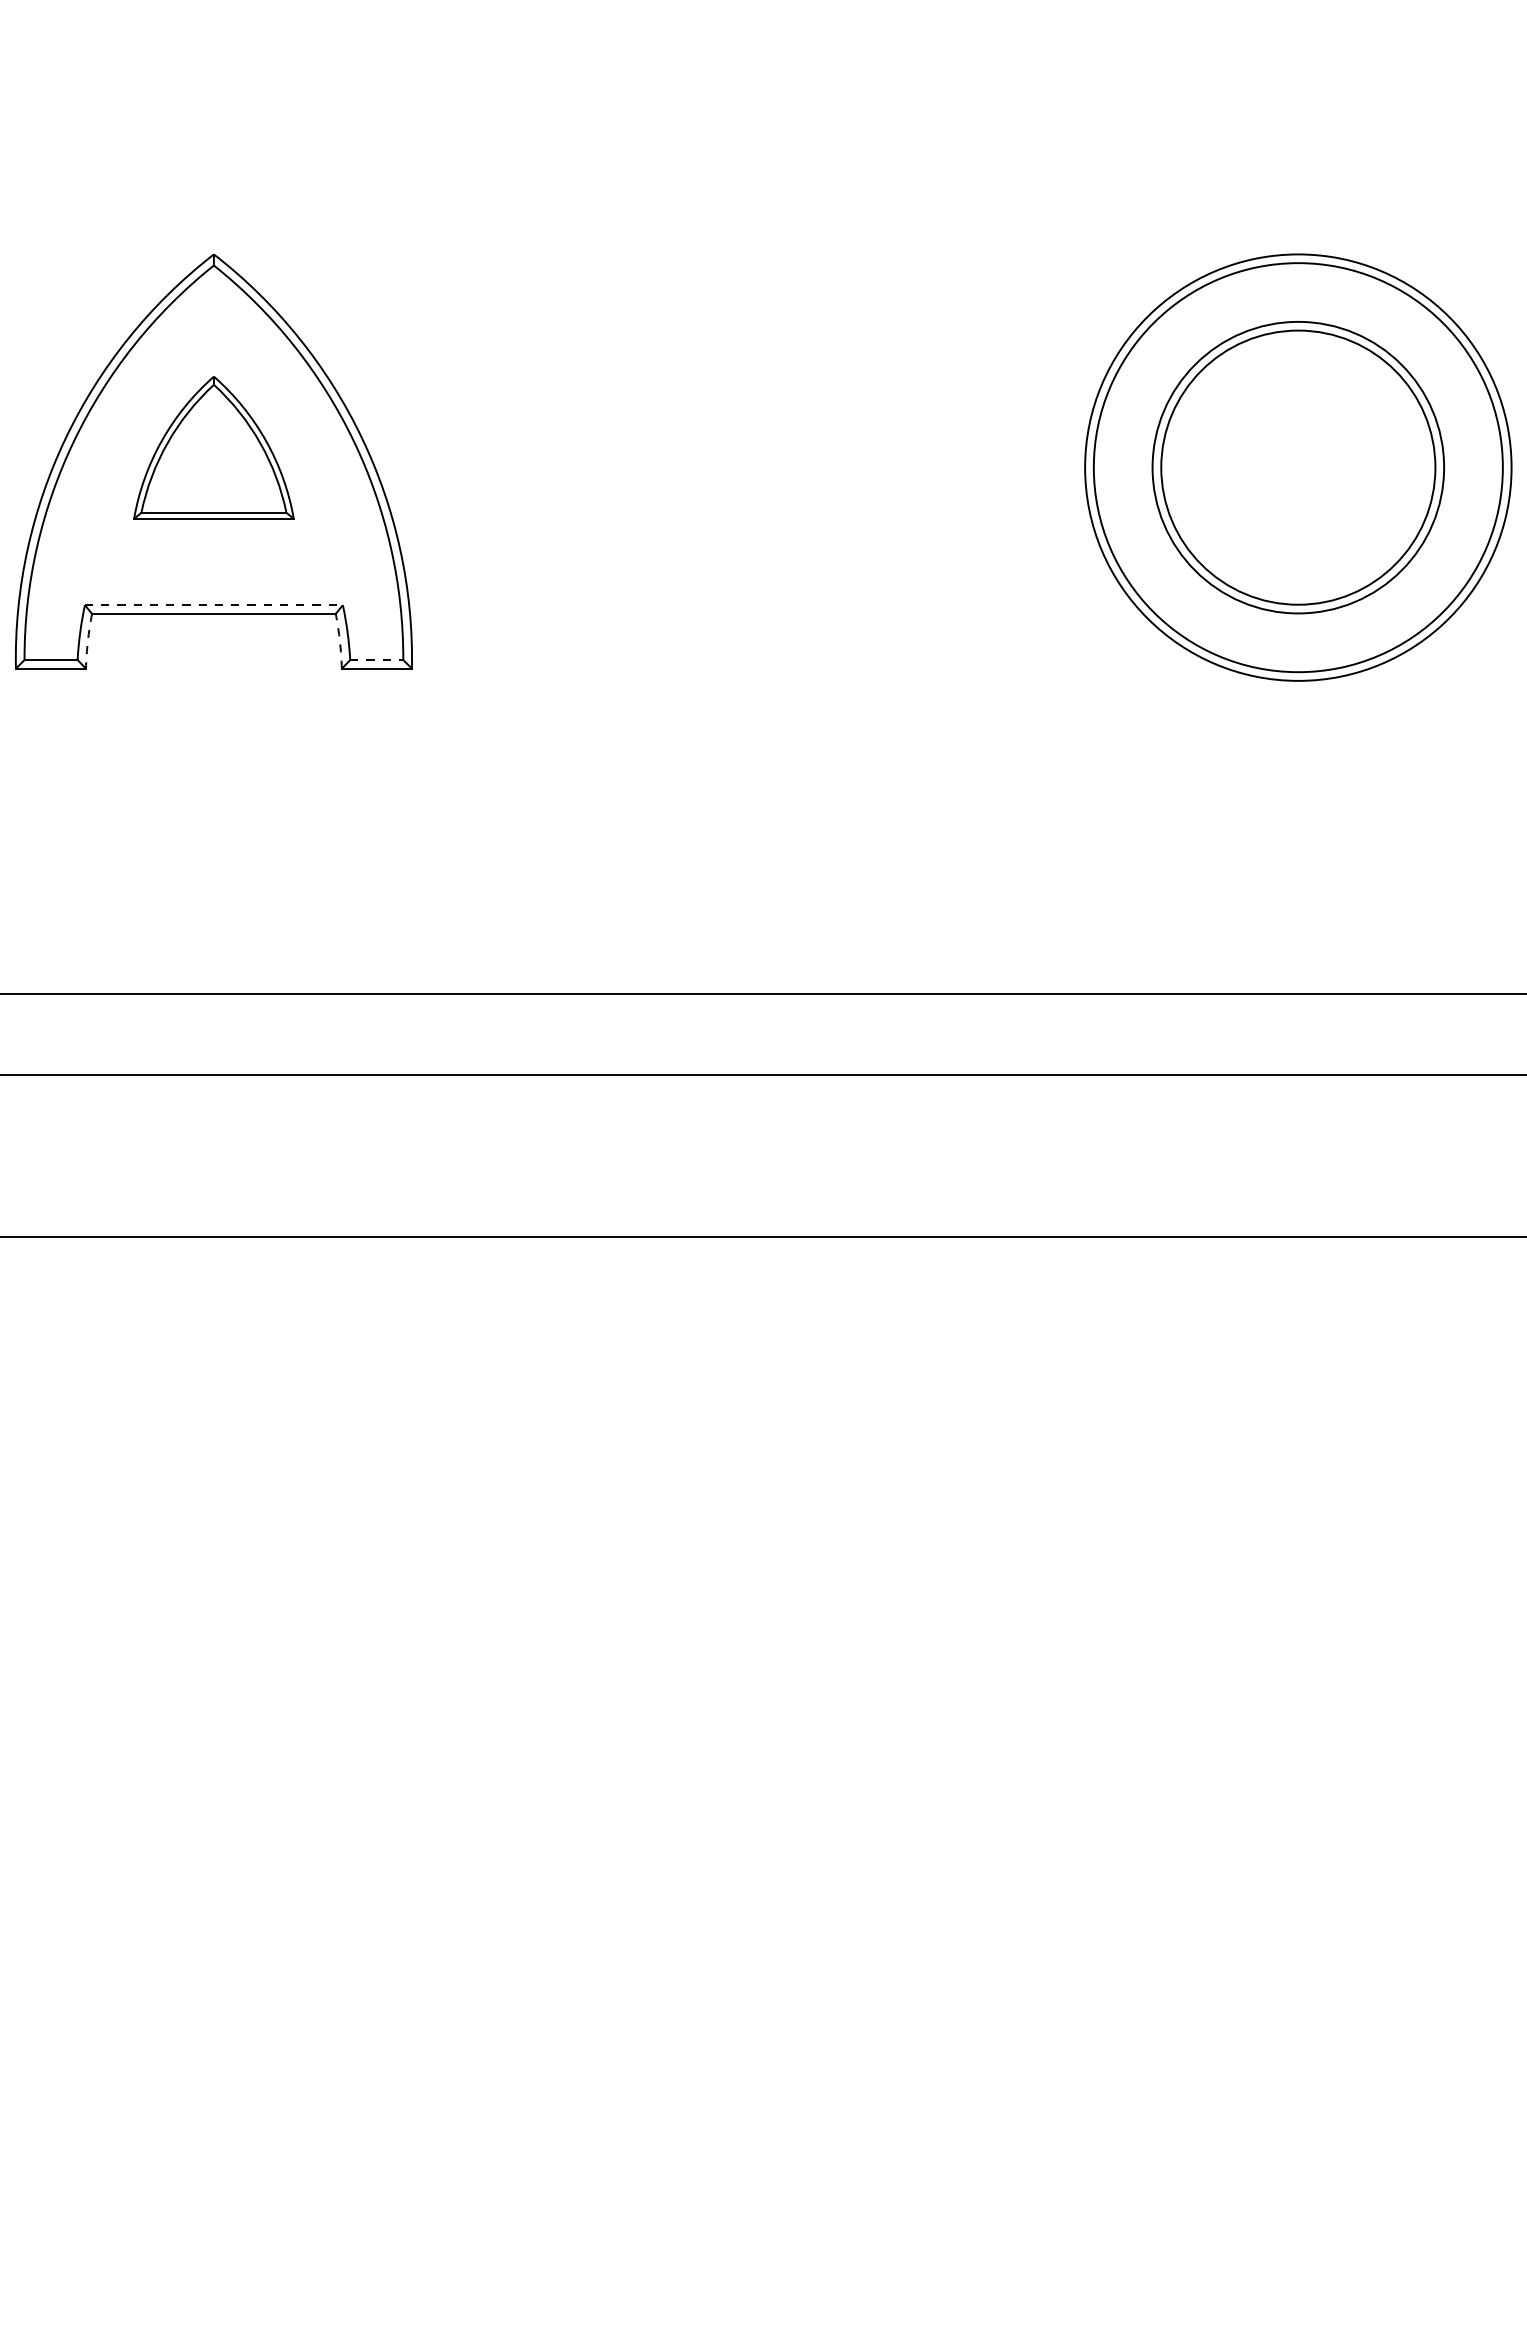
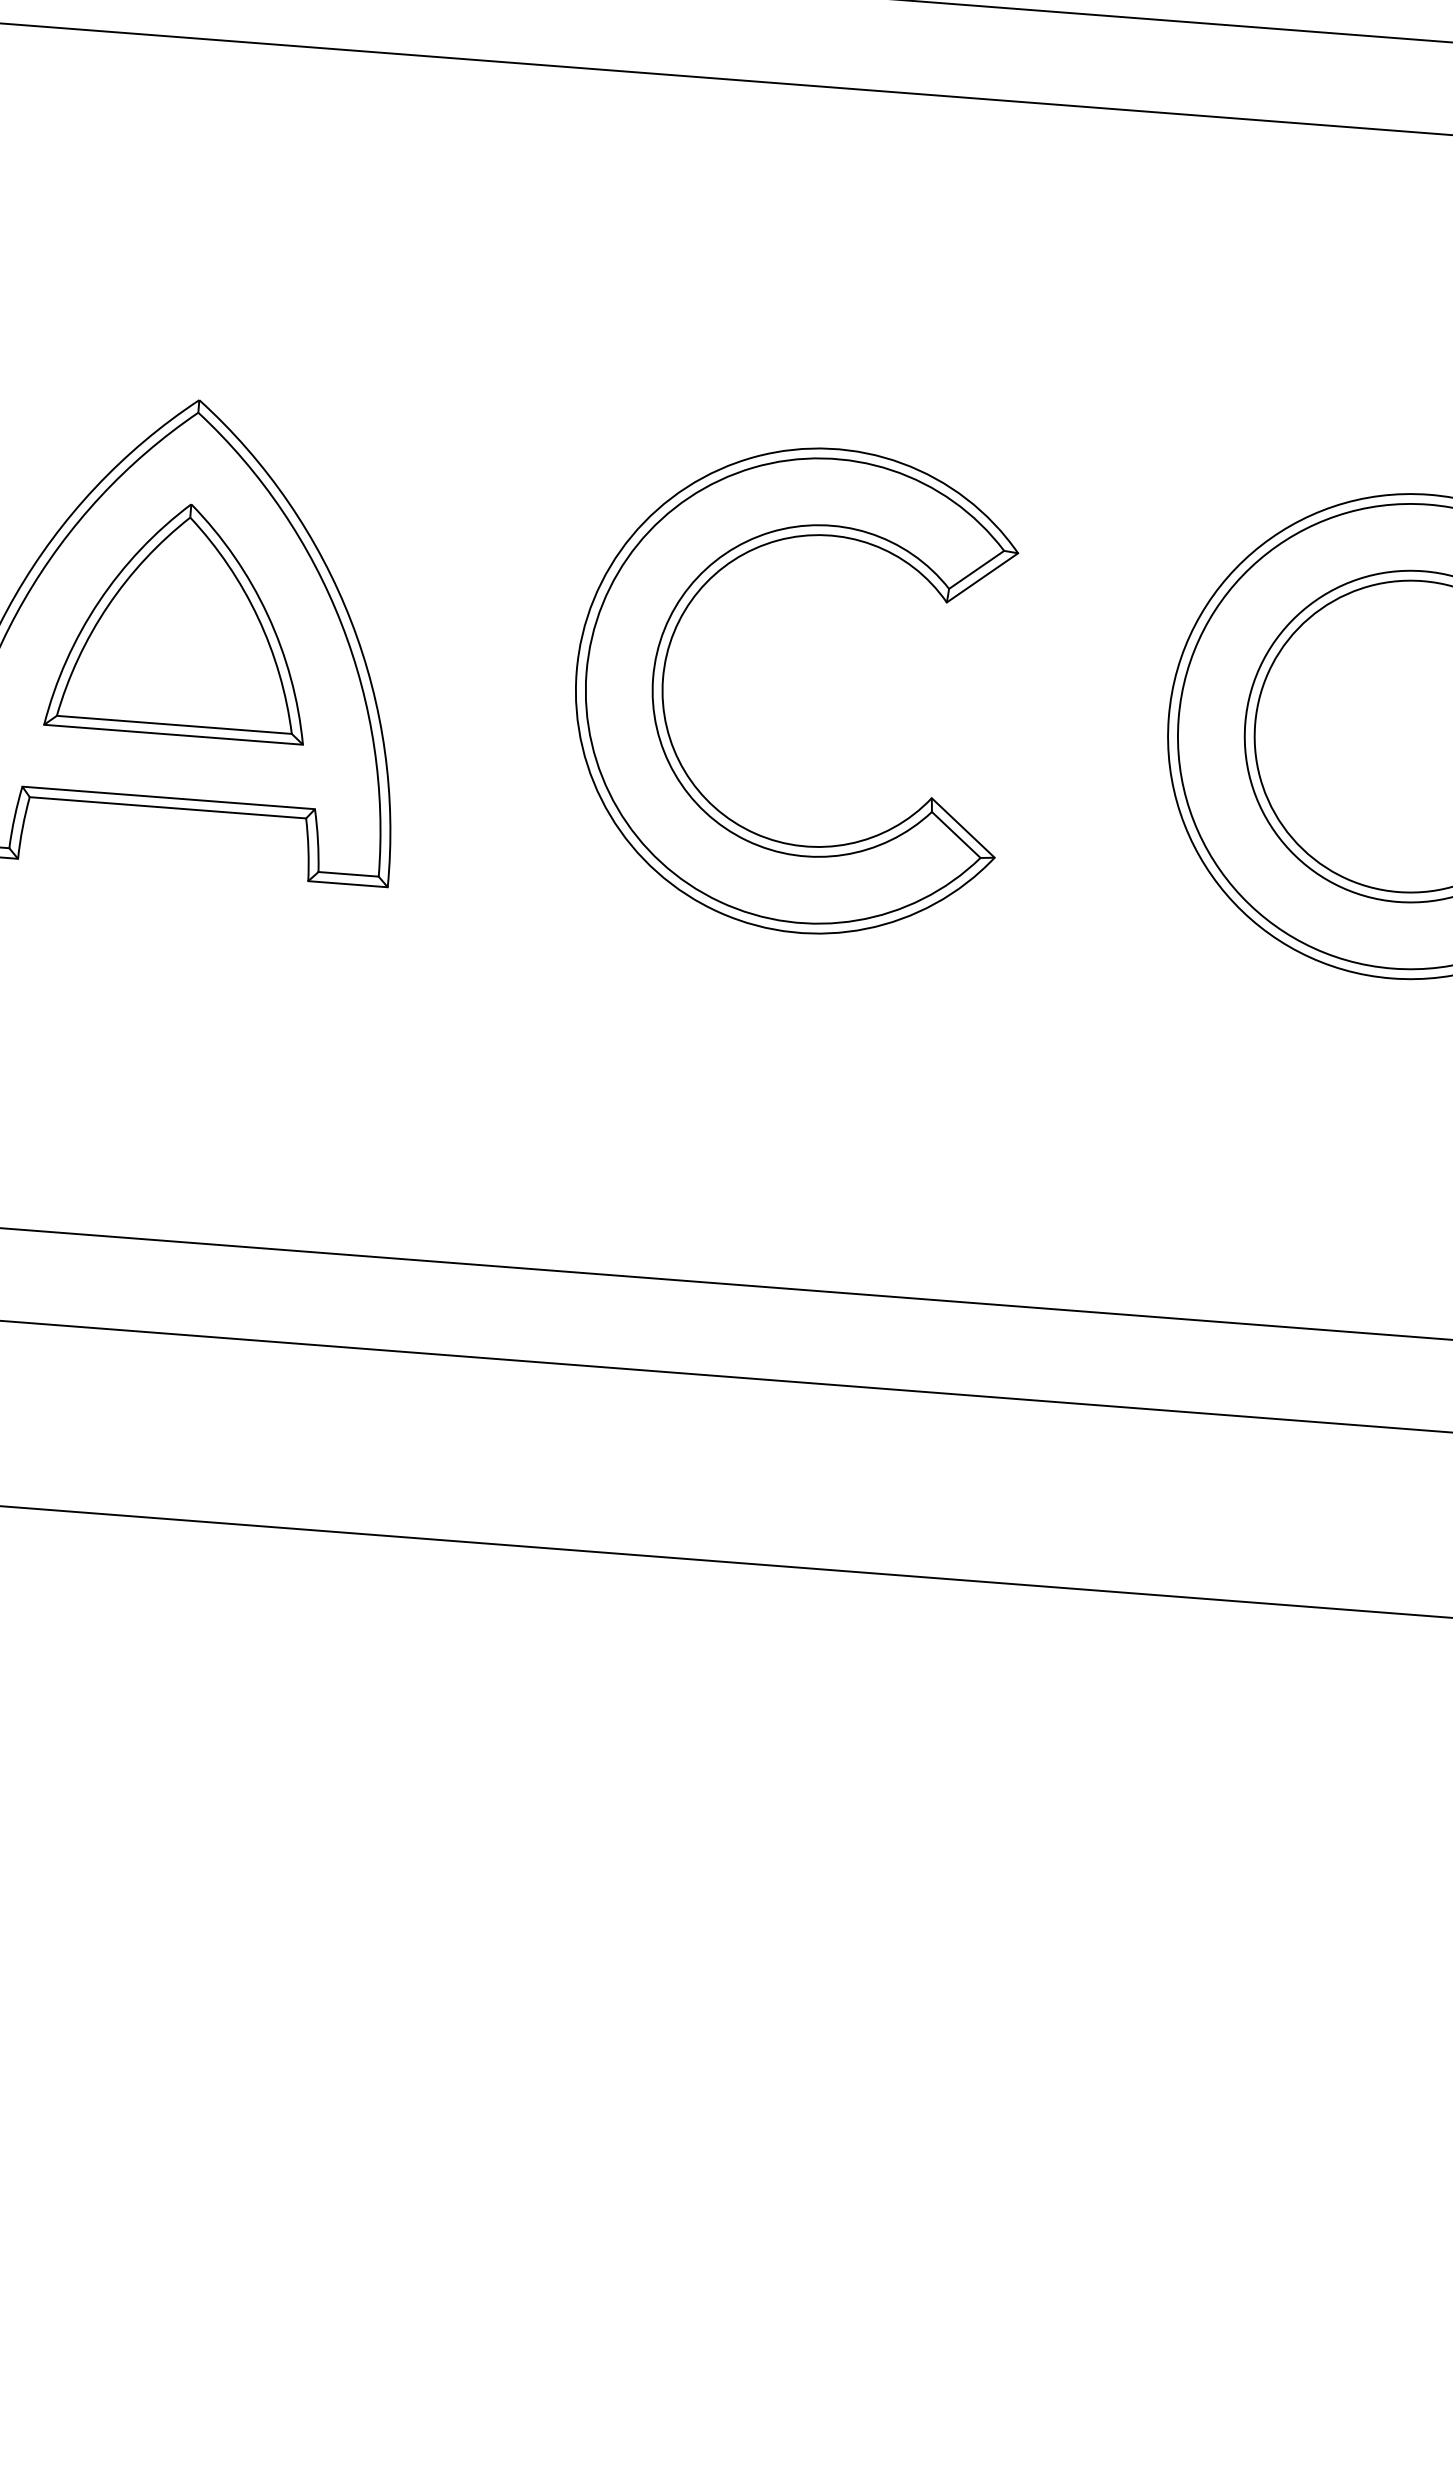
part: (213, 447) -> (181, 619), size x1.43
part: (640, 467) -> (664, 679), added
line: (213, 605) -> (168, 798), dashed -> solid
arc: (87, 641) -> (22, 828), dashed -> solid
arc: (339, 641) -> (307, 850), dashed -> solid
line: (376, 660) -> (348, 874), dashed -> solid

